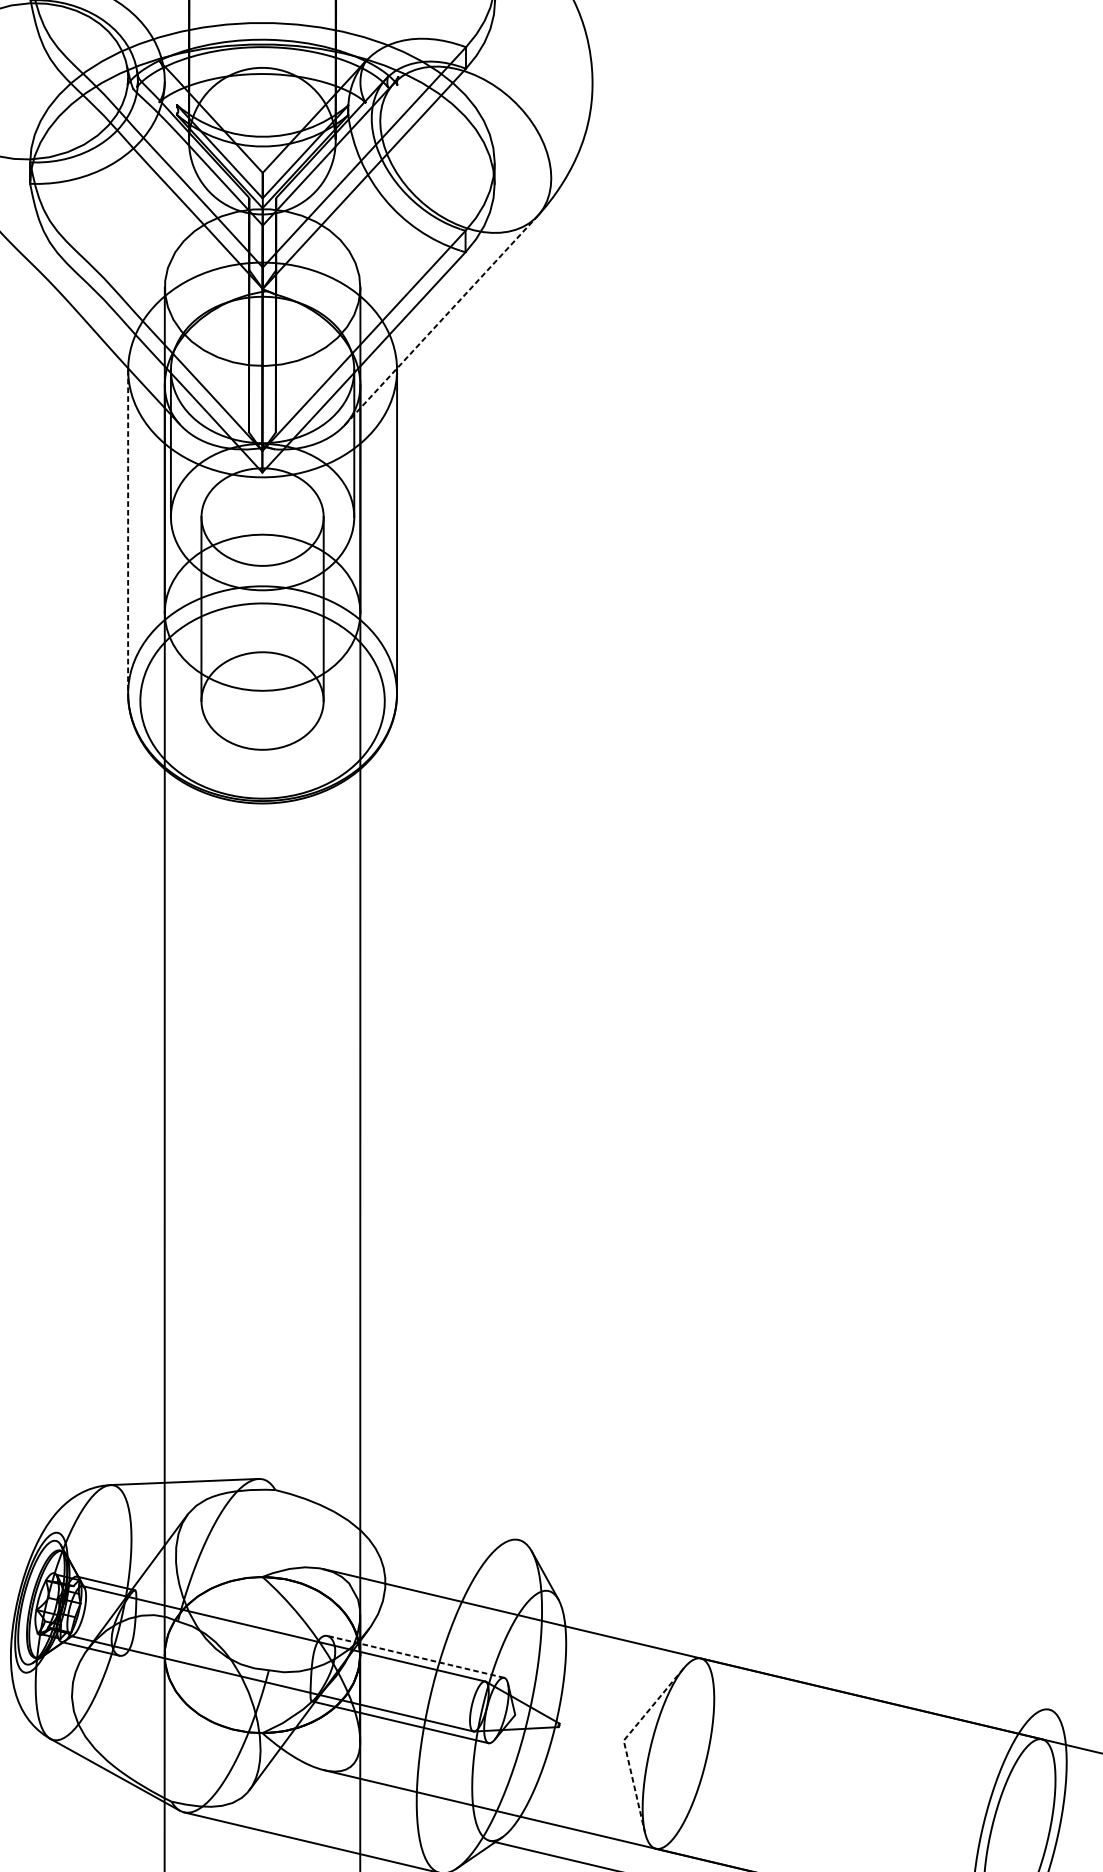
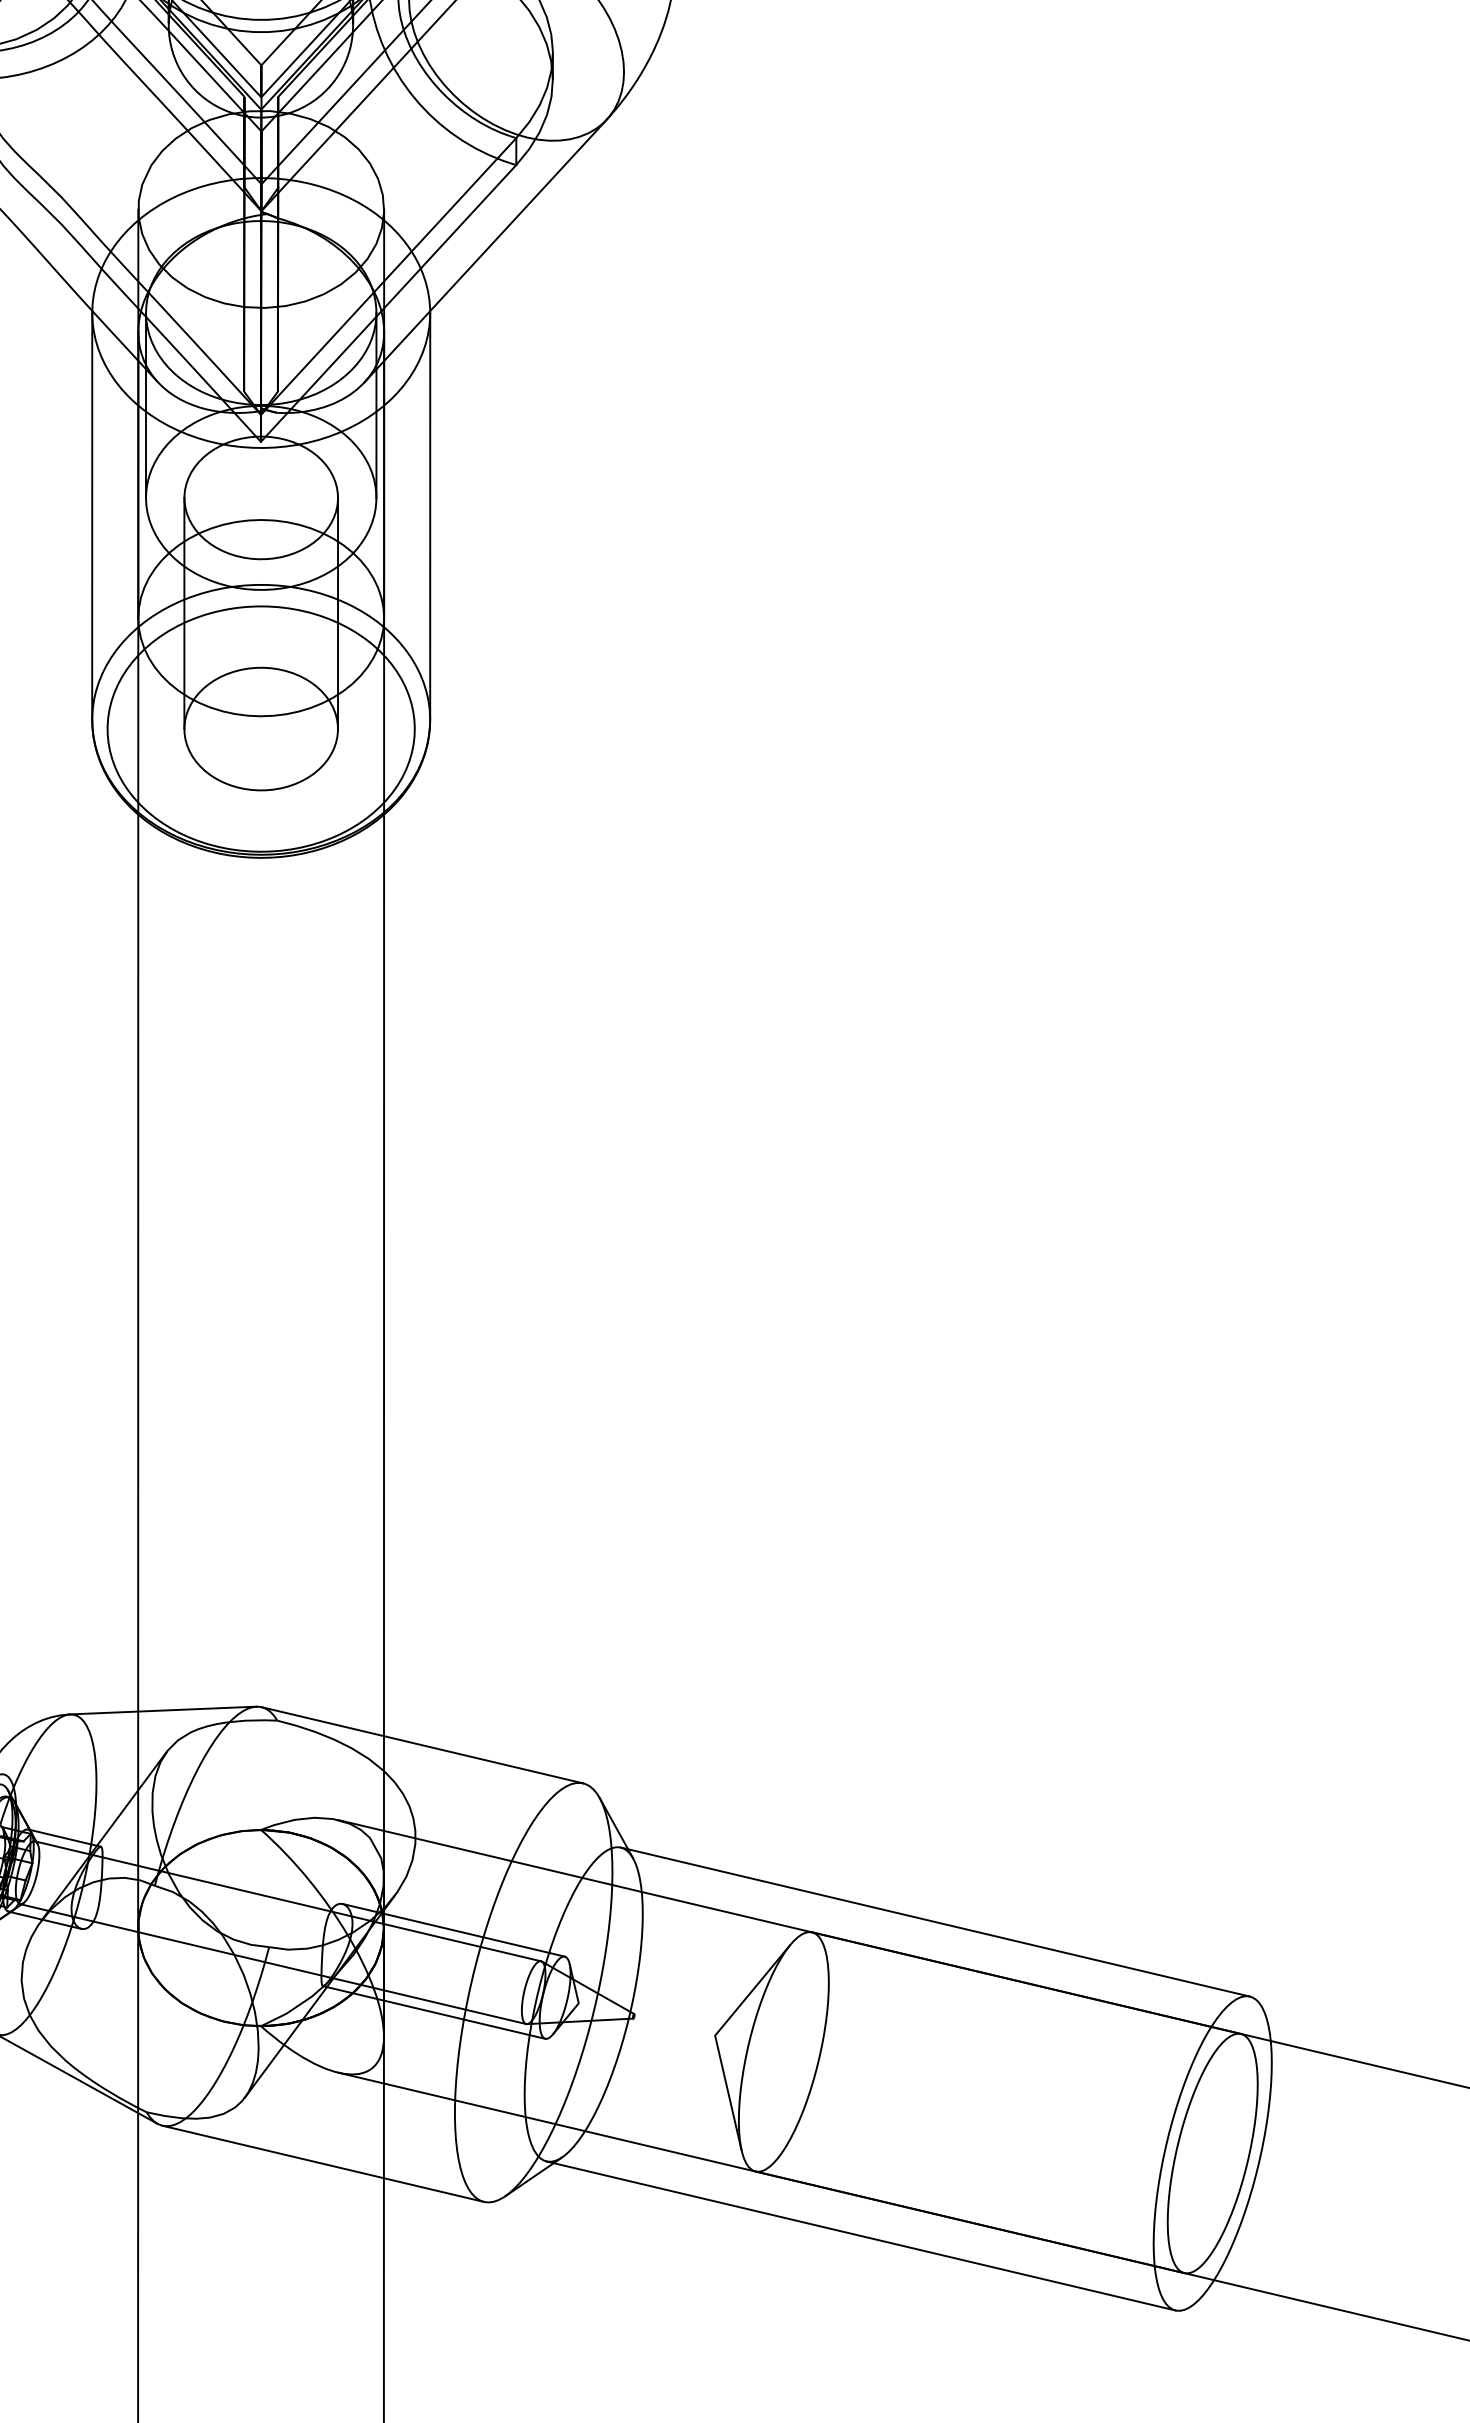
line: (441, 320) -> (485, 250), dashed -> solid
line: (128, 531) -> (92, 516), dashed -> solid
line: (390, 1509) -> (422, 1745), added
line: (798, 1649) -> (934, 1921), added
line: (415, 1657) -> (453, 1930), dashed -> solid
line: (624, 1740) -> (715, 2035), dashed -> solid

